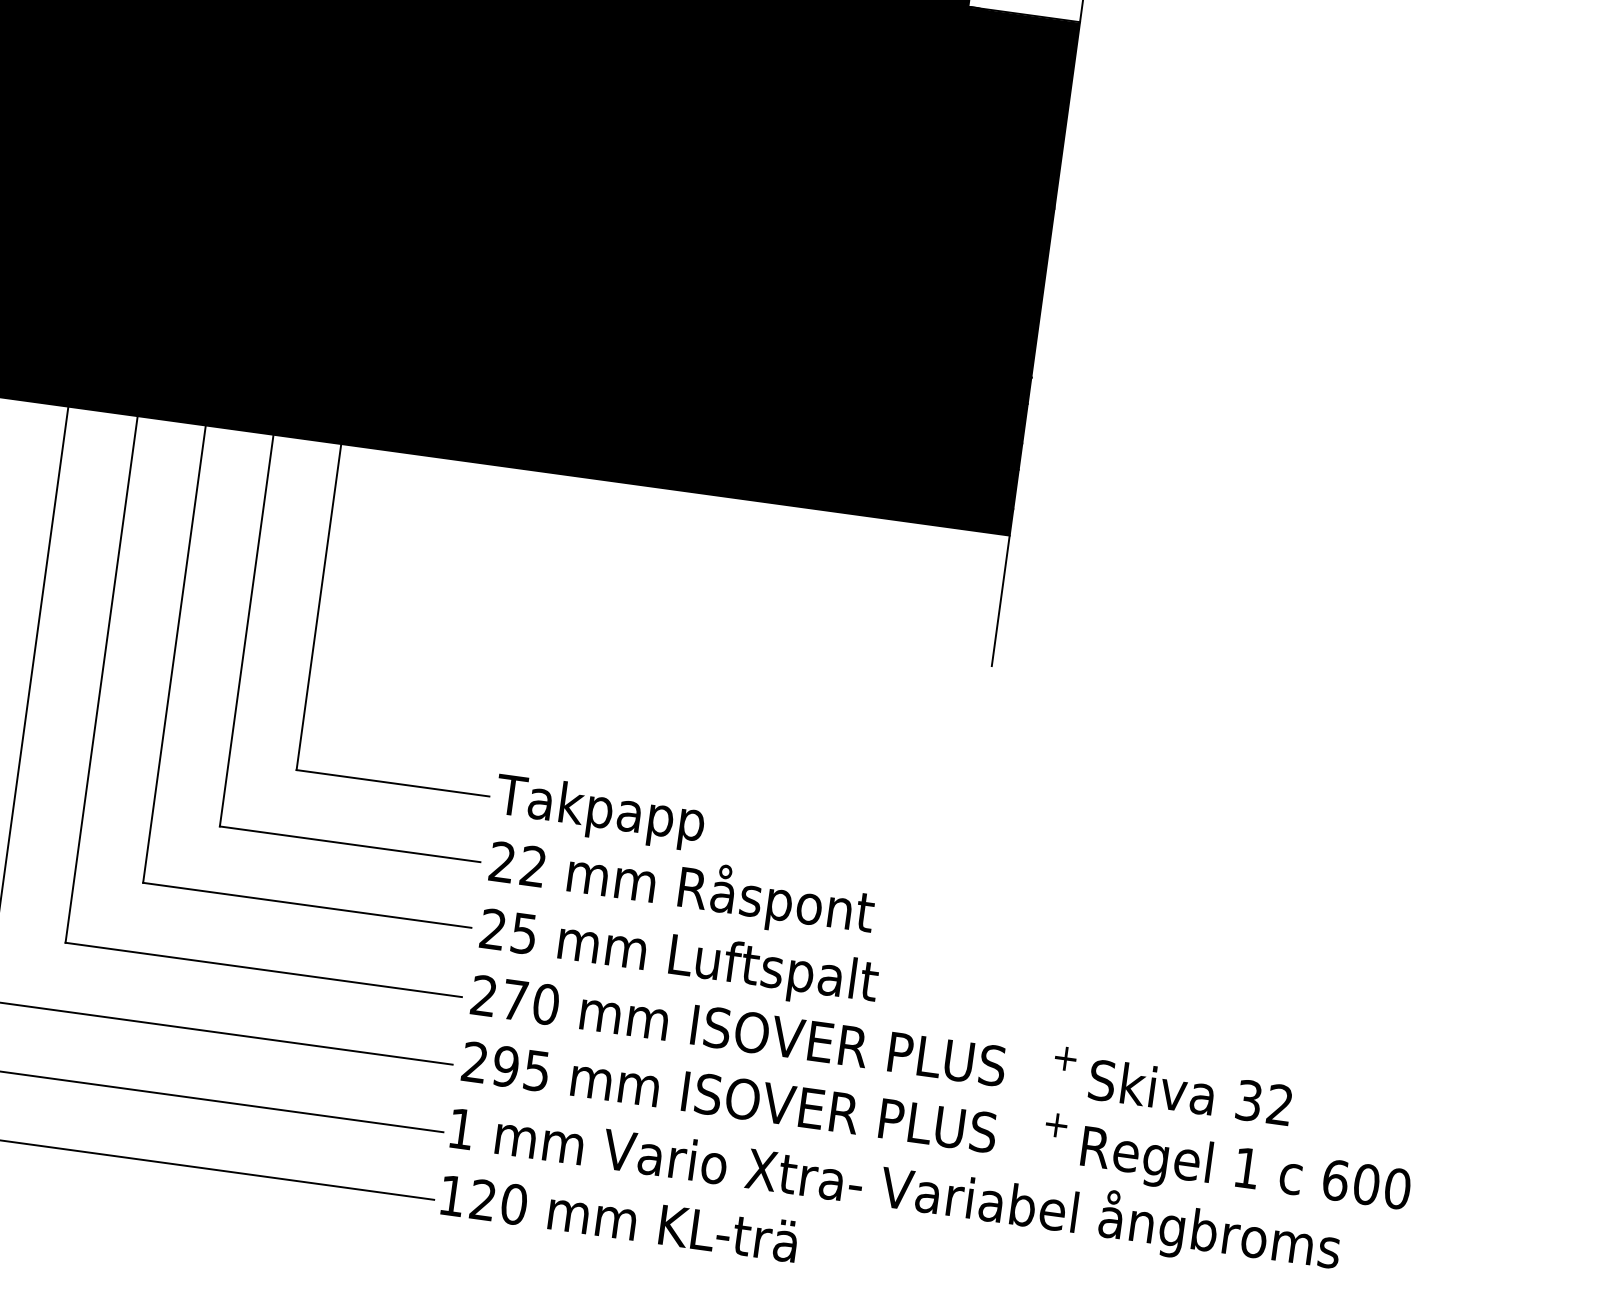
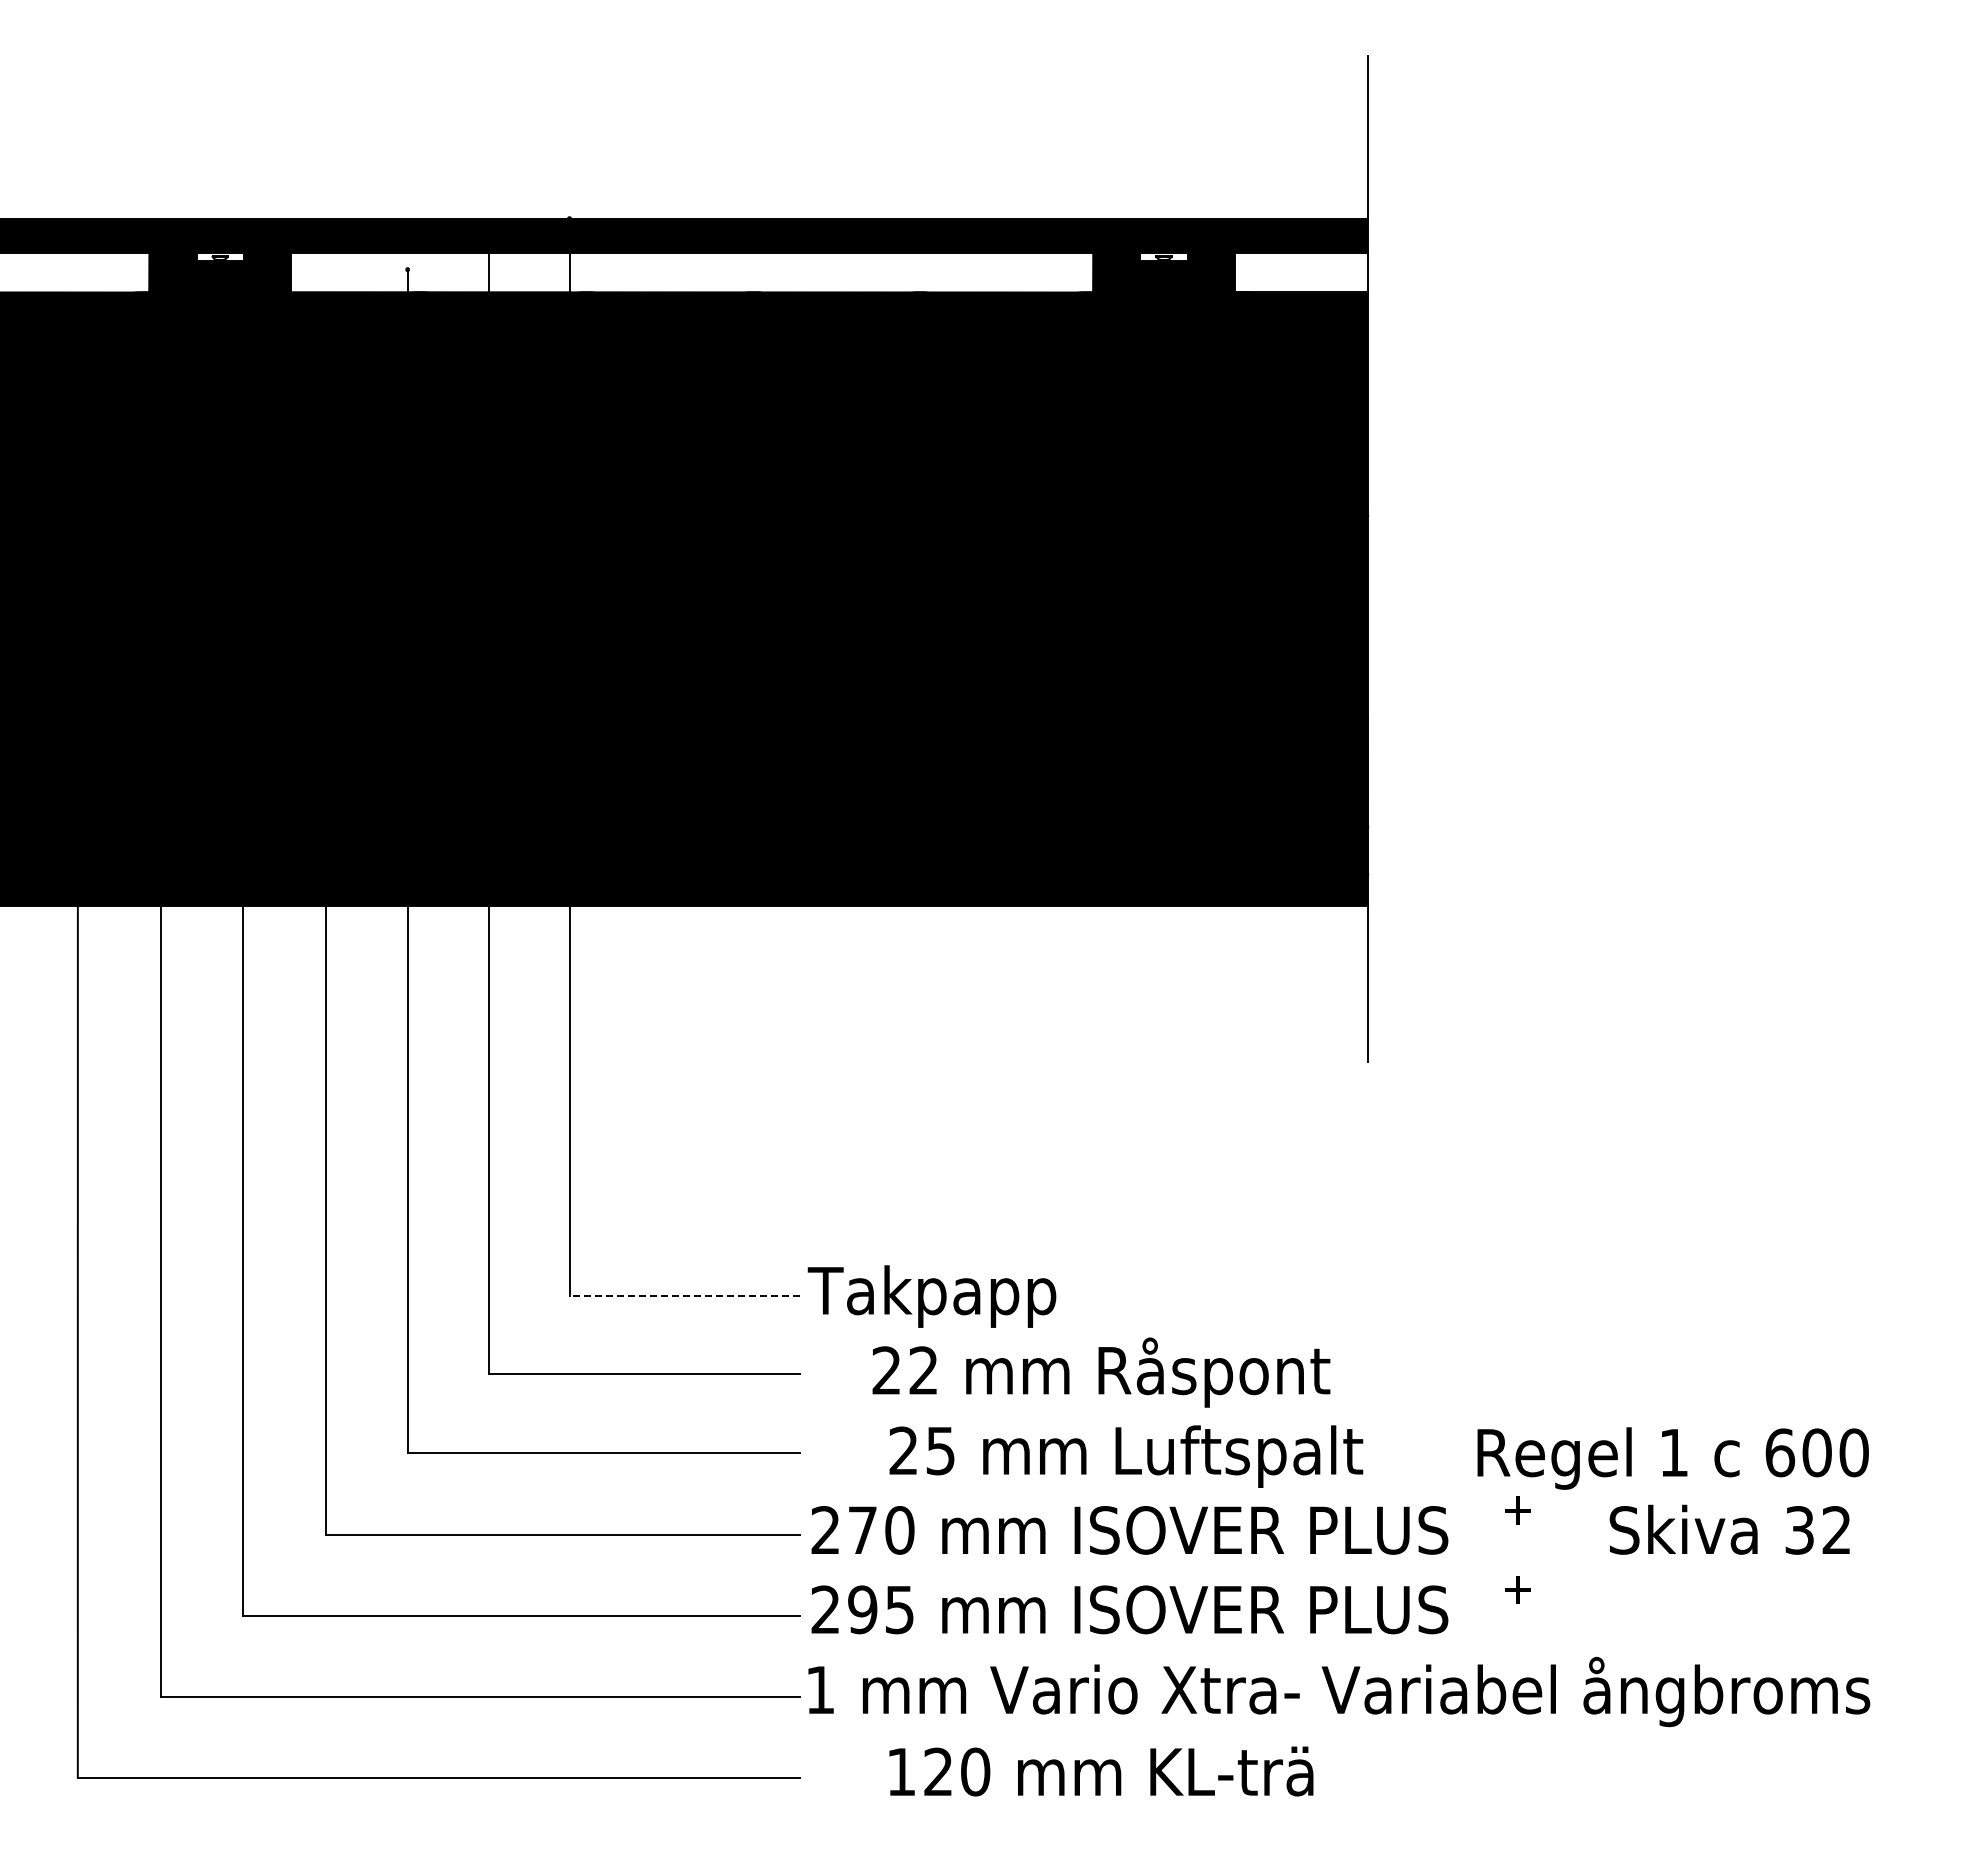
line: (392, 783) -> (684, 1295), solid -> dashed
text: (681, 888) -> (1101, 1372), moved
text: (679, 959) -> (1126, 1456), moved
text: (1190, 1091) -> (1729, 1529), moved
text: (1244, 1172) -> (1672, 1458), moved
text: (619, 1218) -> (1101, 1771), moved

